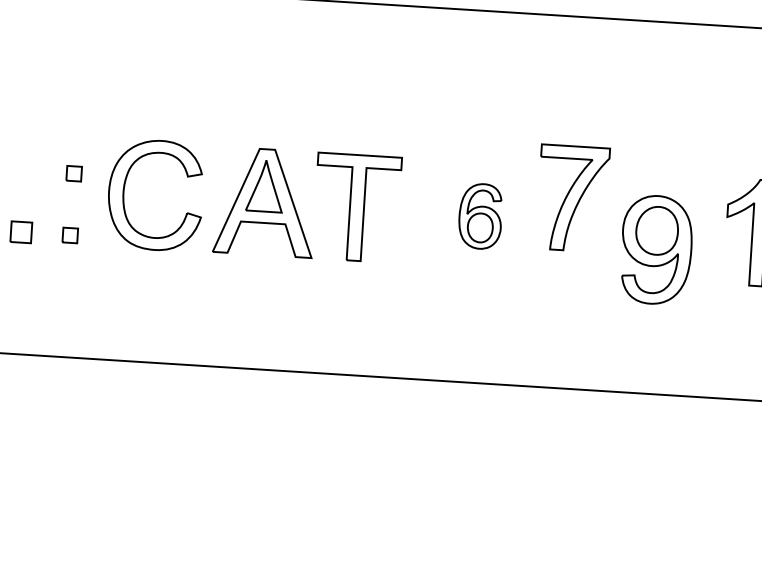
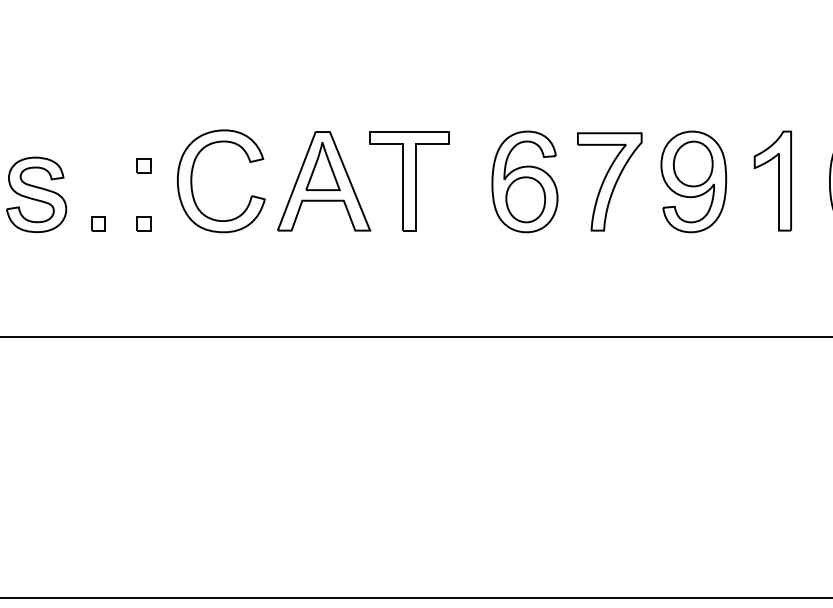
part: (572, 198) -> (609, 181), moved
part: (480, 215) -> (524, 181), size x1.67
part: (21, 232) -> (98, 223), size x0.71
part: (656, 249) -> (693, 181), moved

